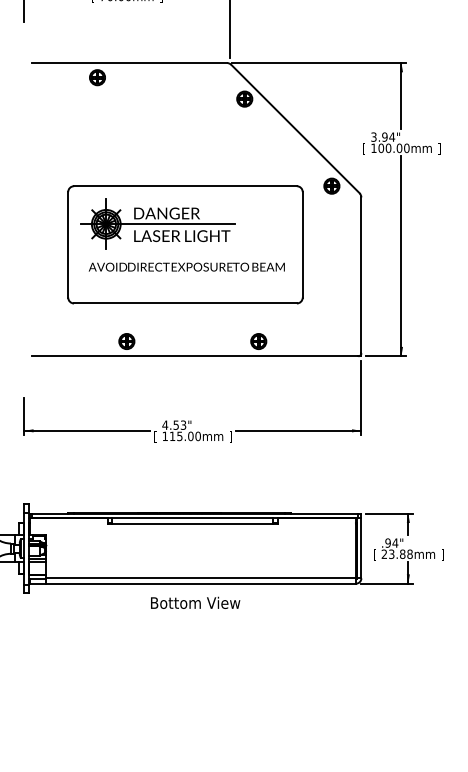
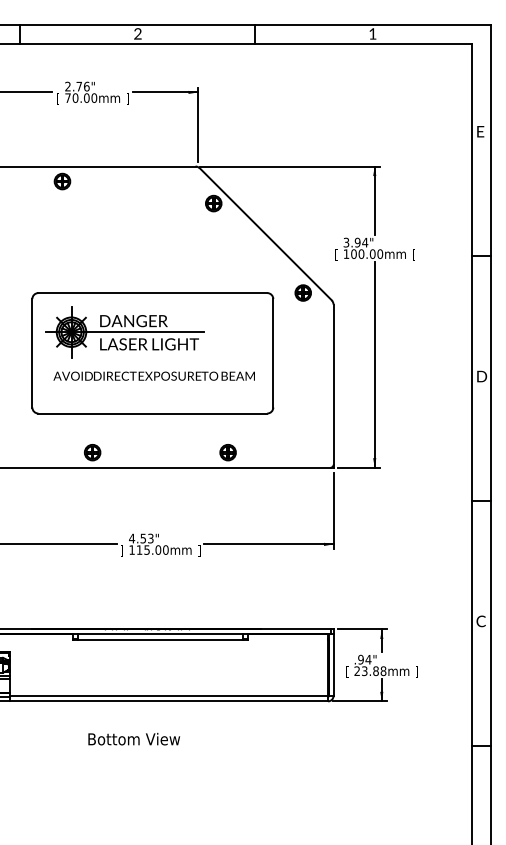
text: (439, 148) -> (413, 254), ] -> [
text: (154, 436) -> (121, 550), [ -> ]
text: (195, 602) -> (134, 738), moved

